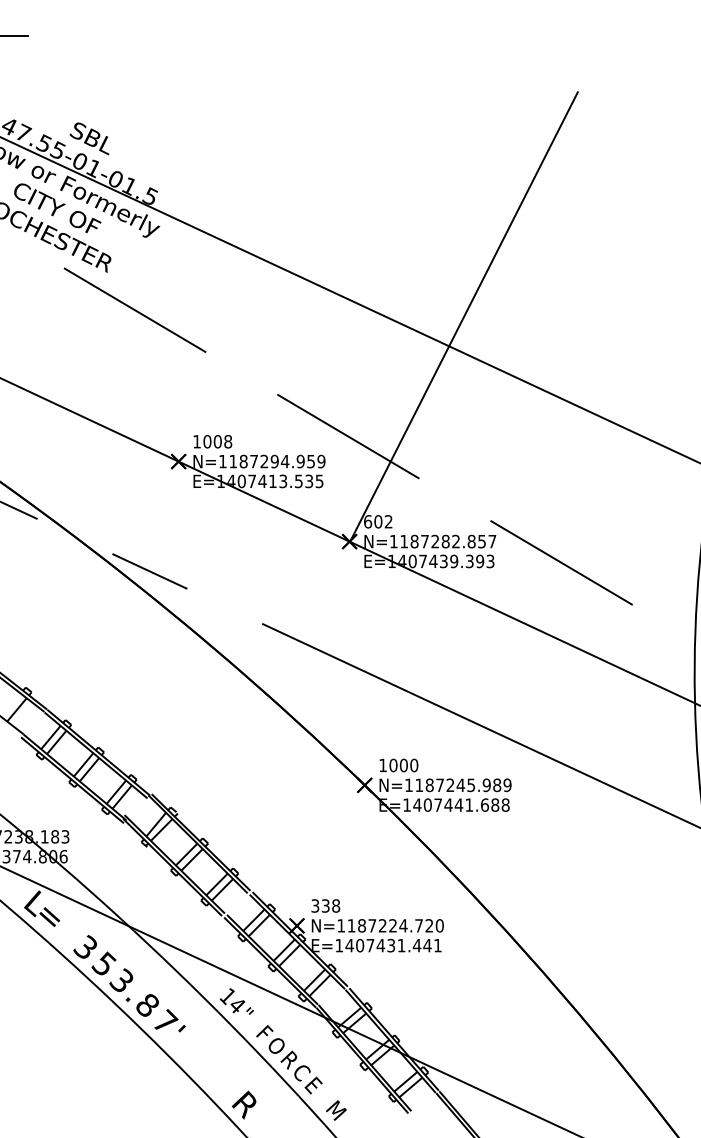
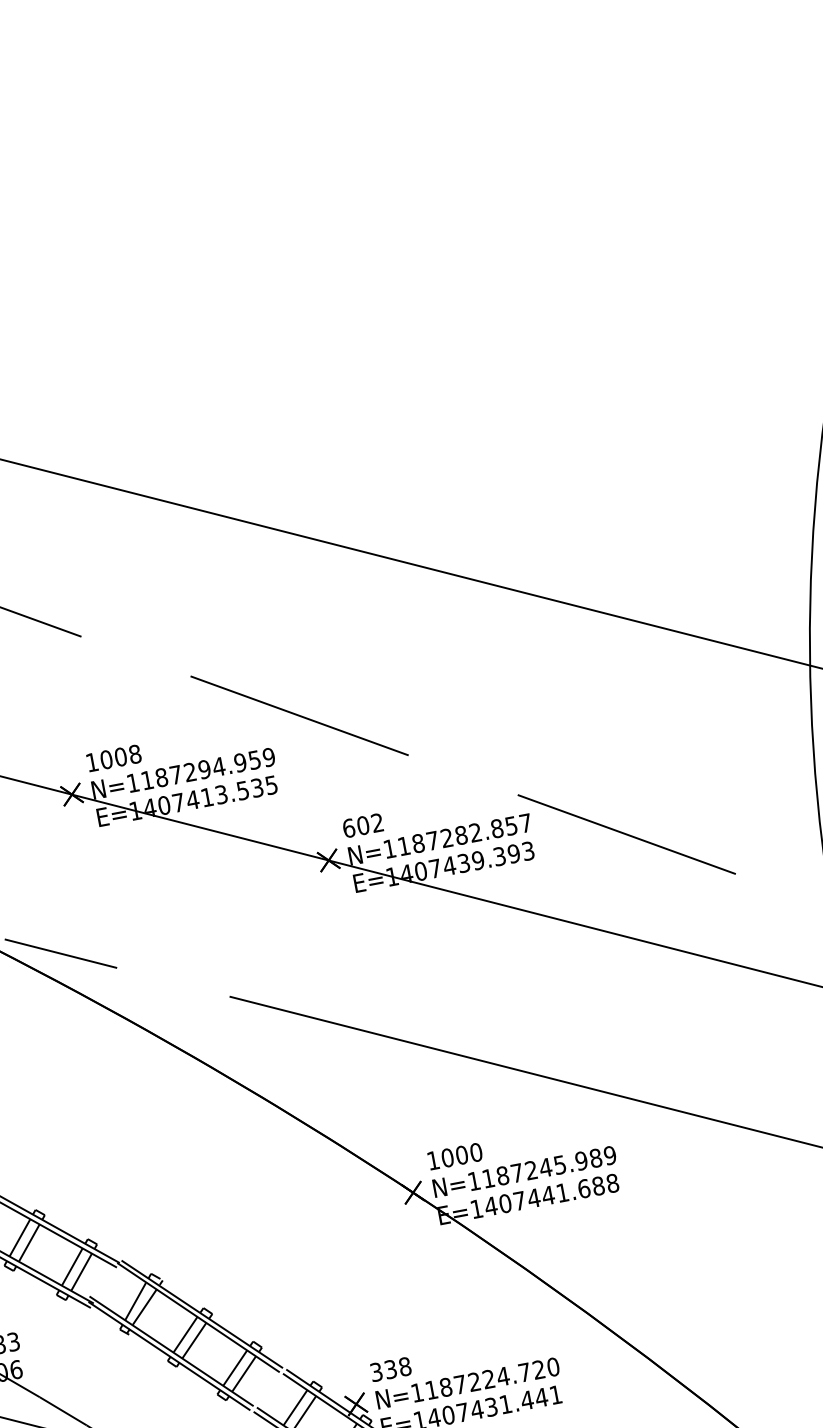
line: (463, 316) -> (427, 520), removed

